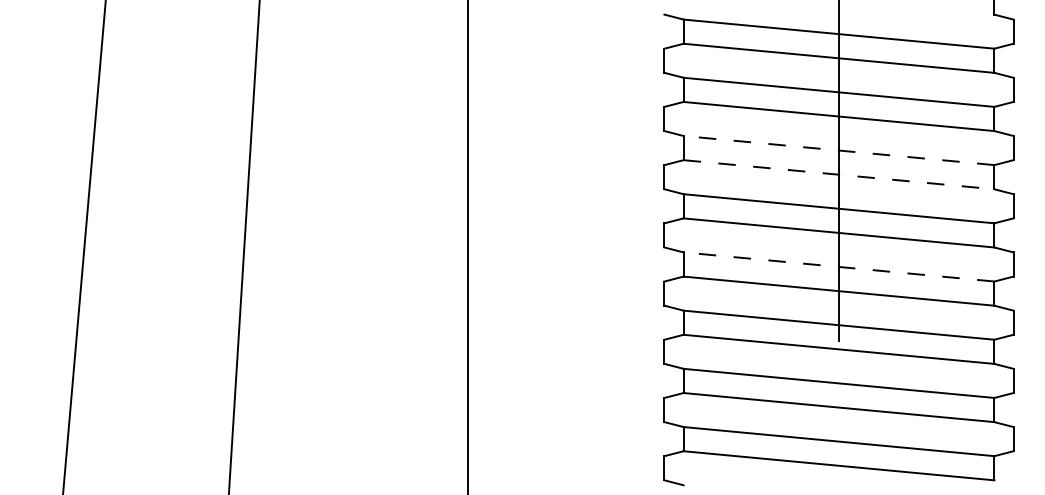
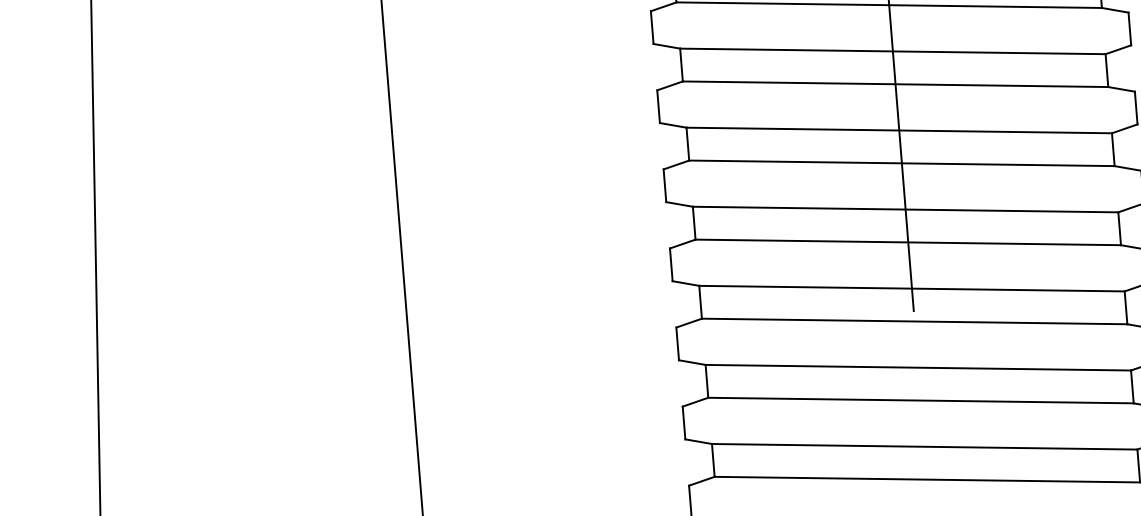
line: (838, 150) -> (892, 51), dashed -> solid
line: (839, 174) -> (896, 83), dashed -> solid
line: (838, 266) -> (904, 208), dashed -> solid

